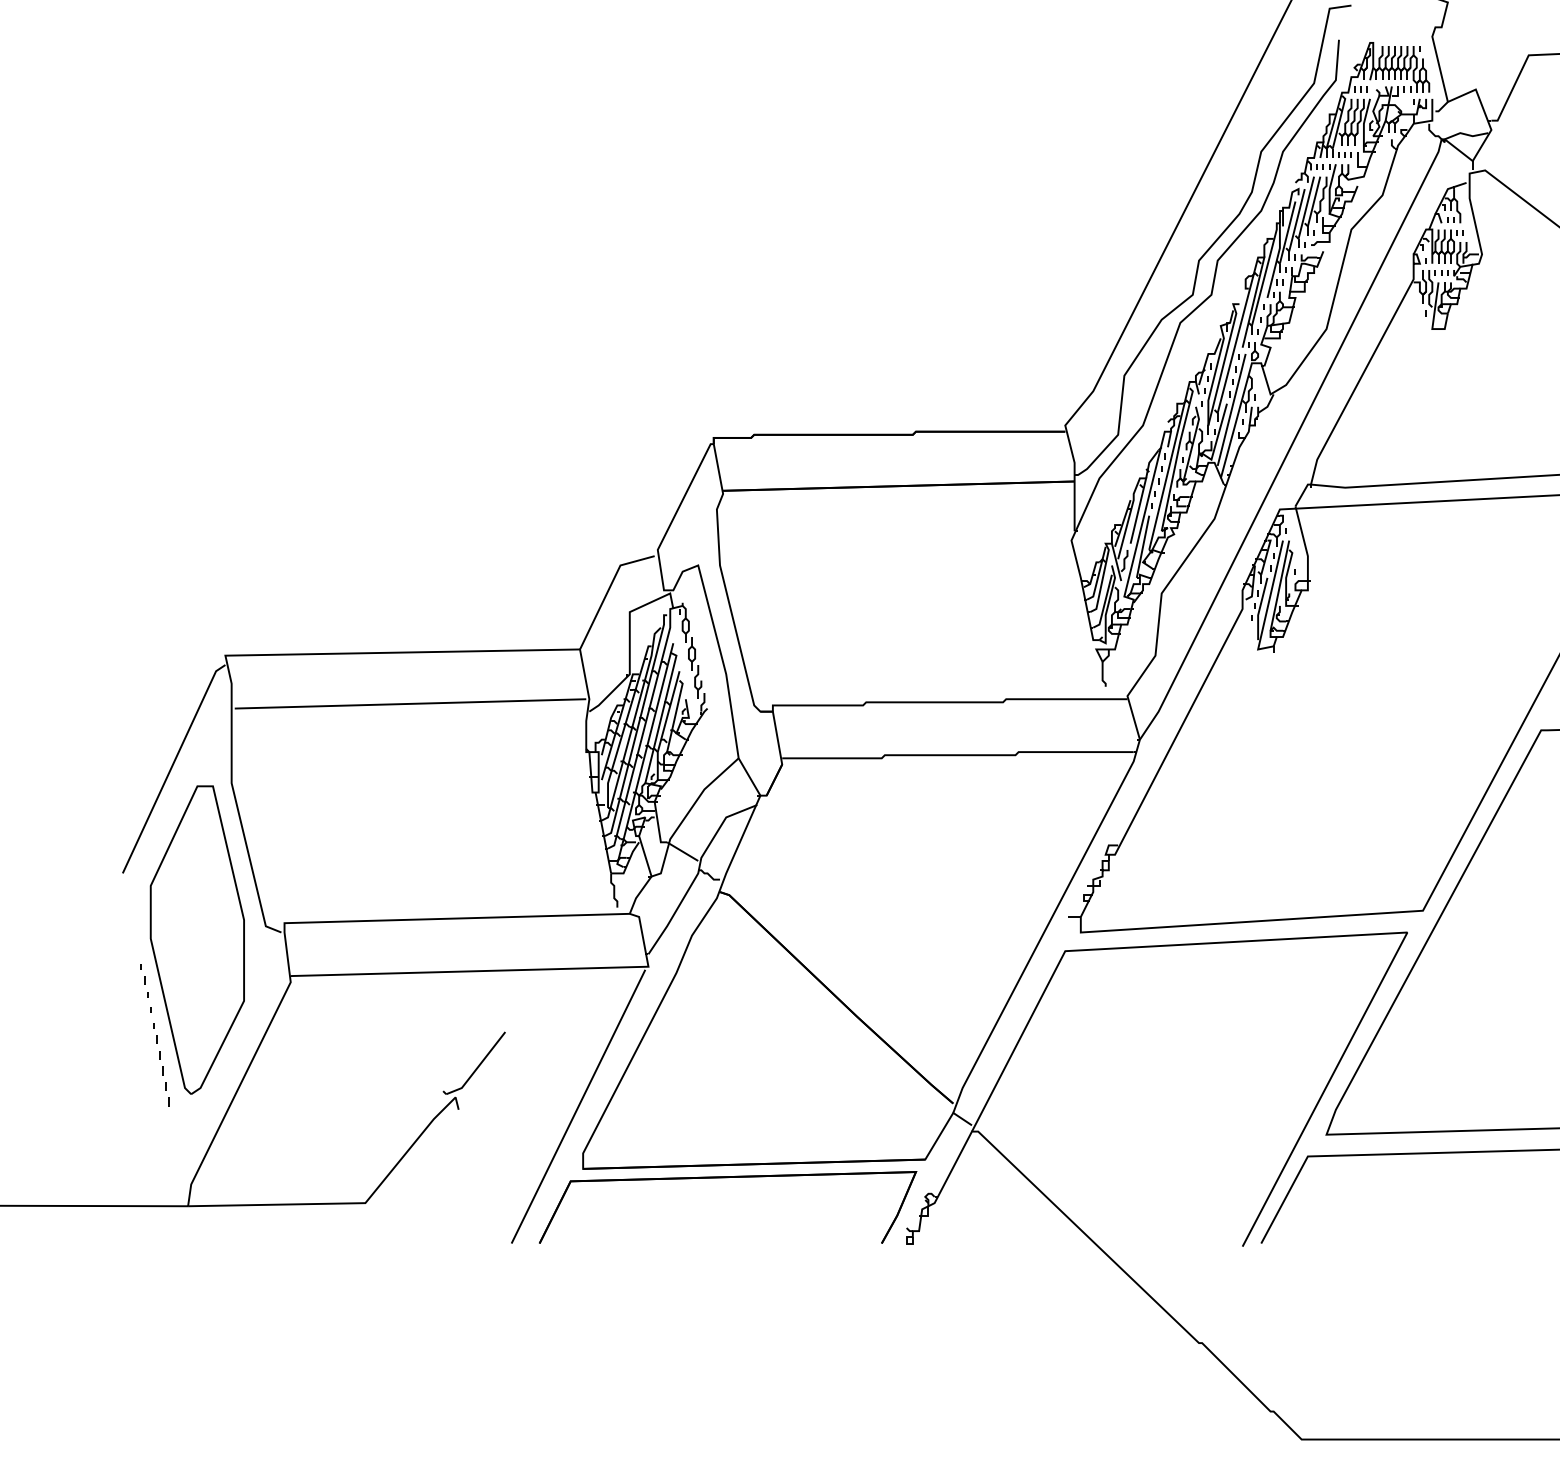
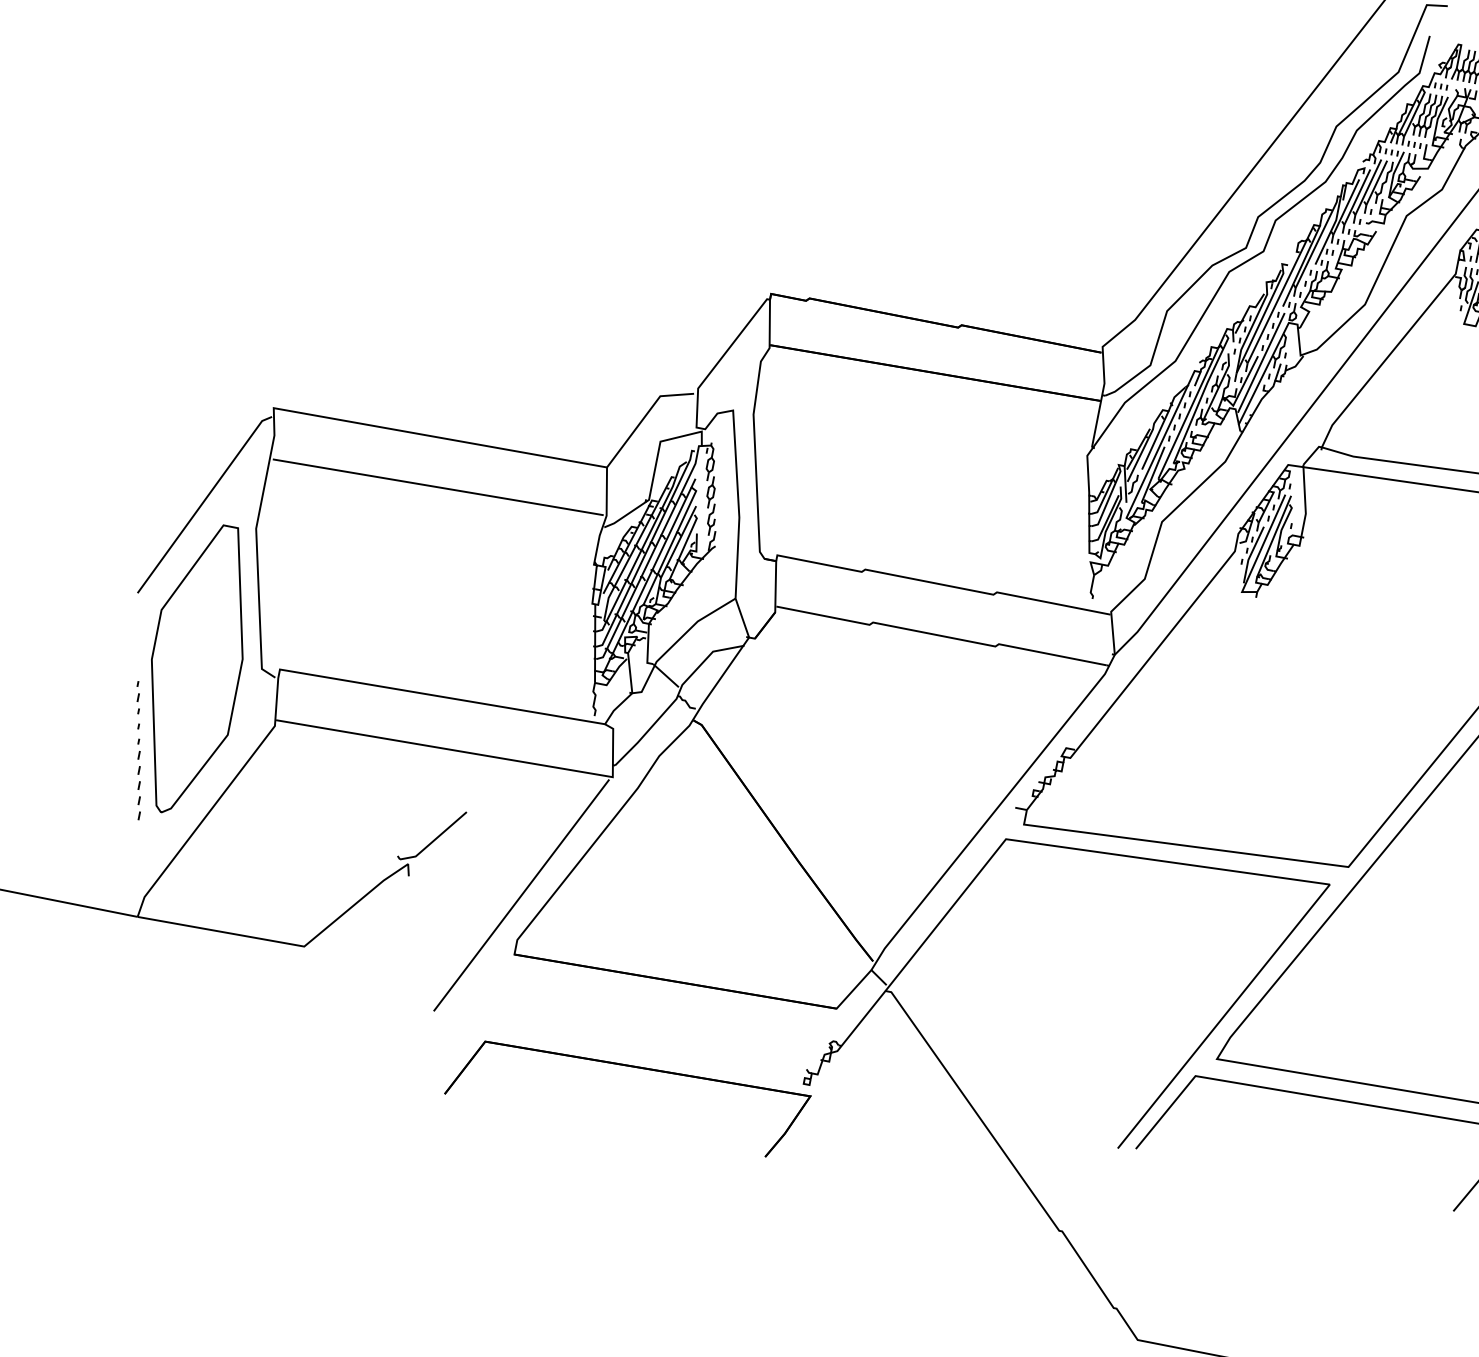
part: (727, 1178) -> (632, 1067), moved

